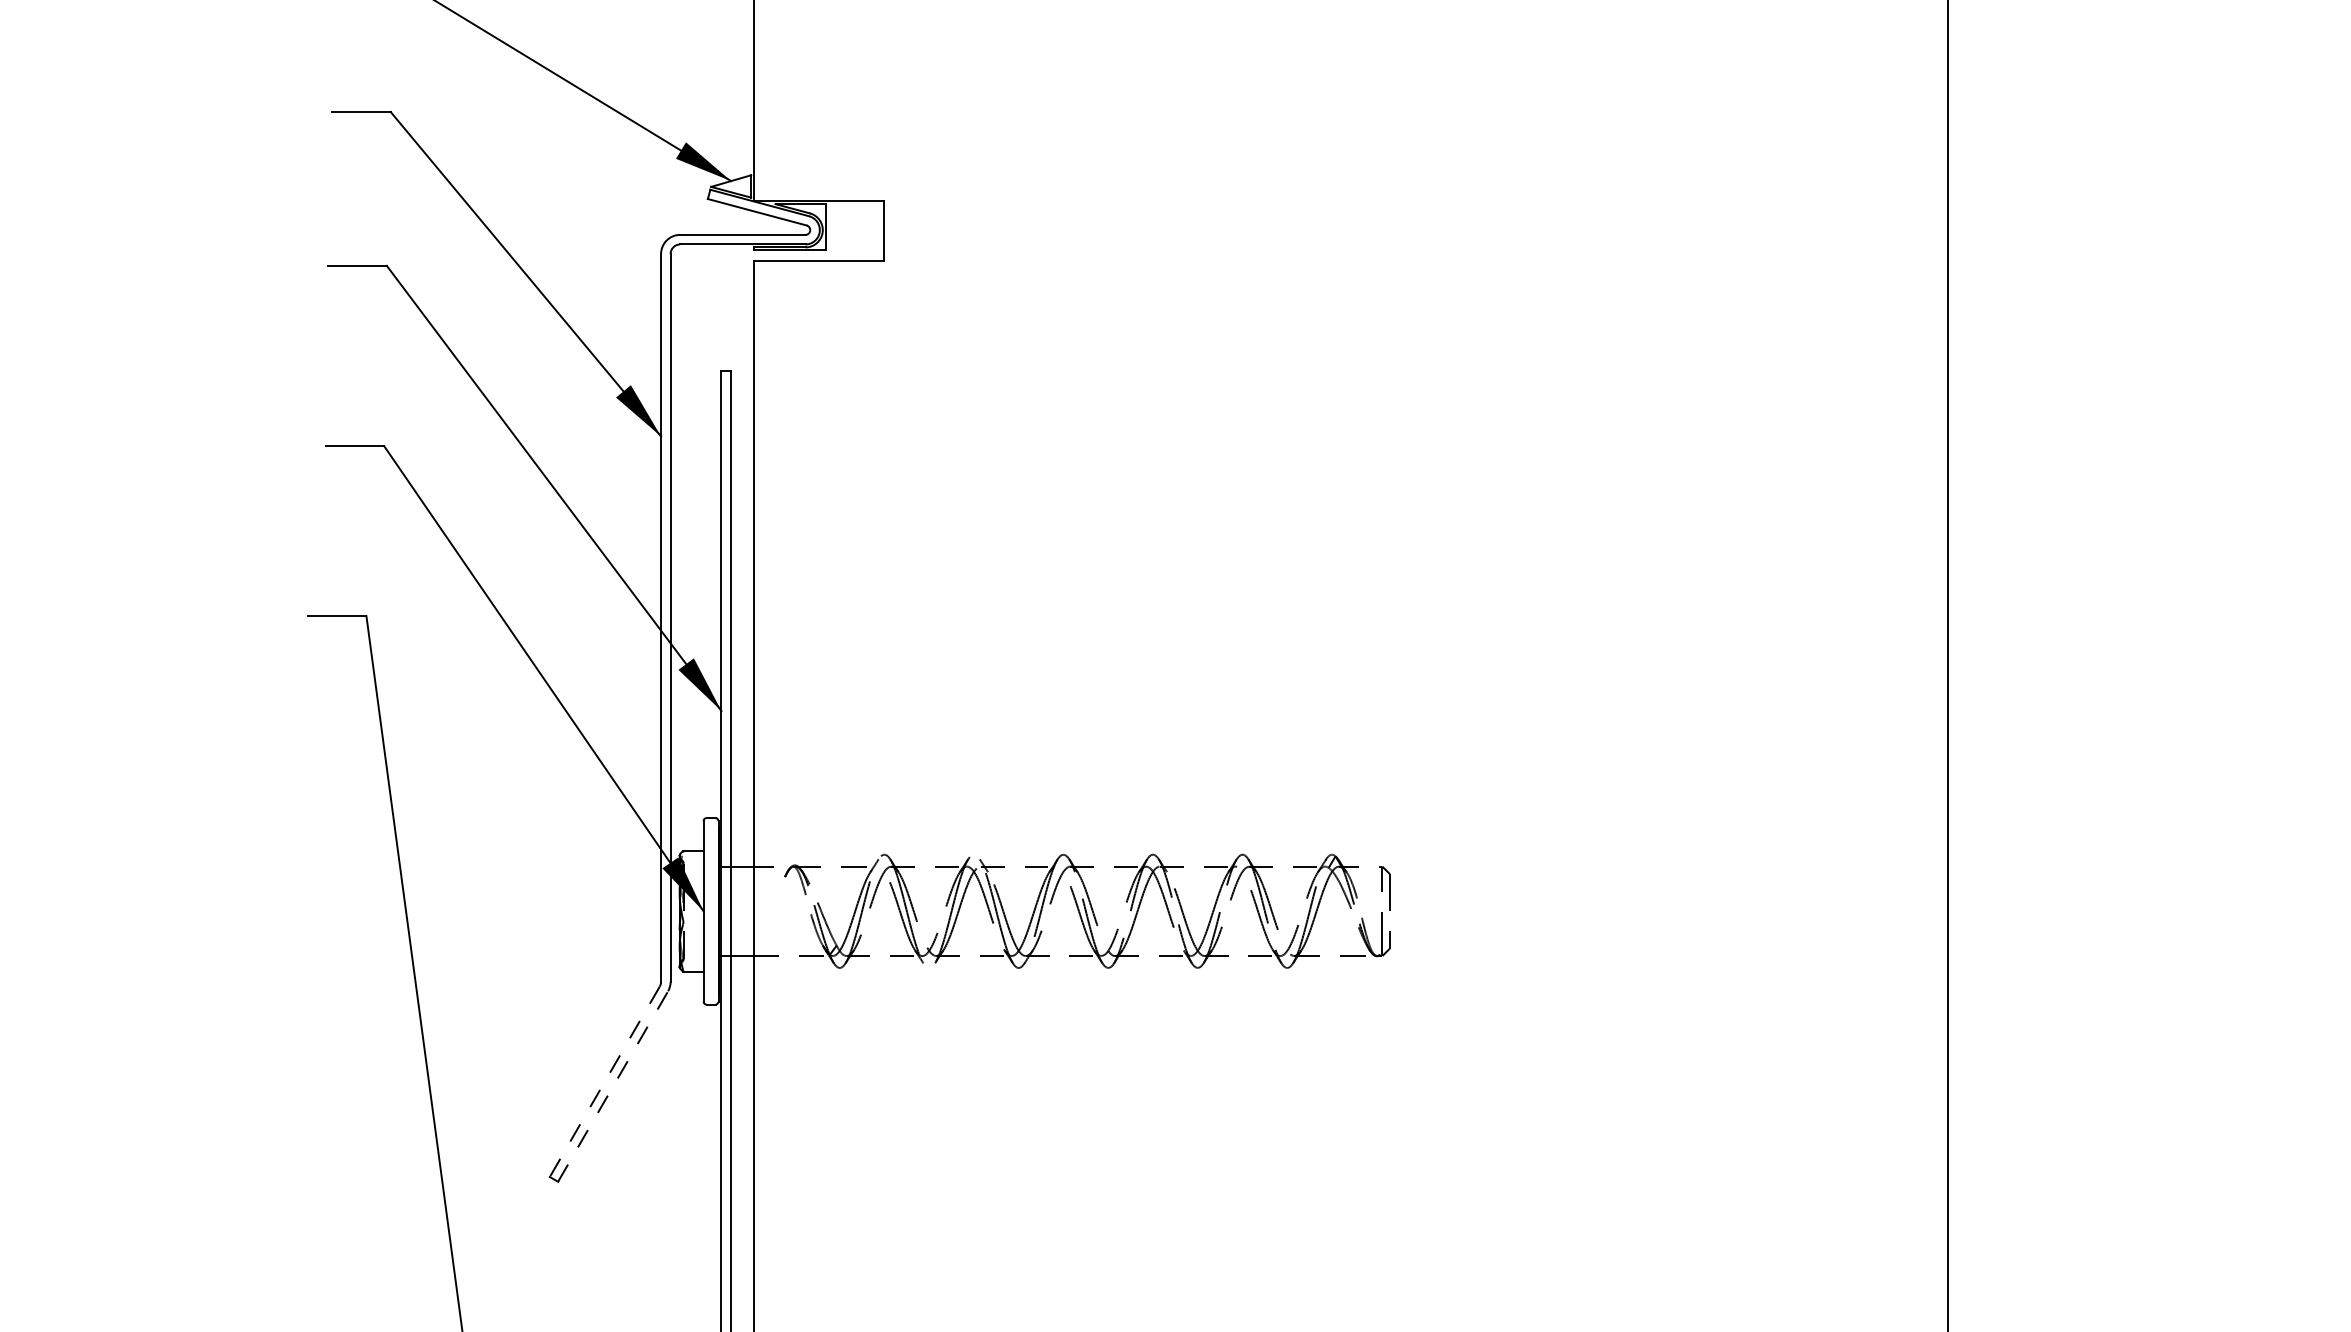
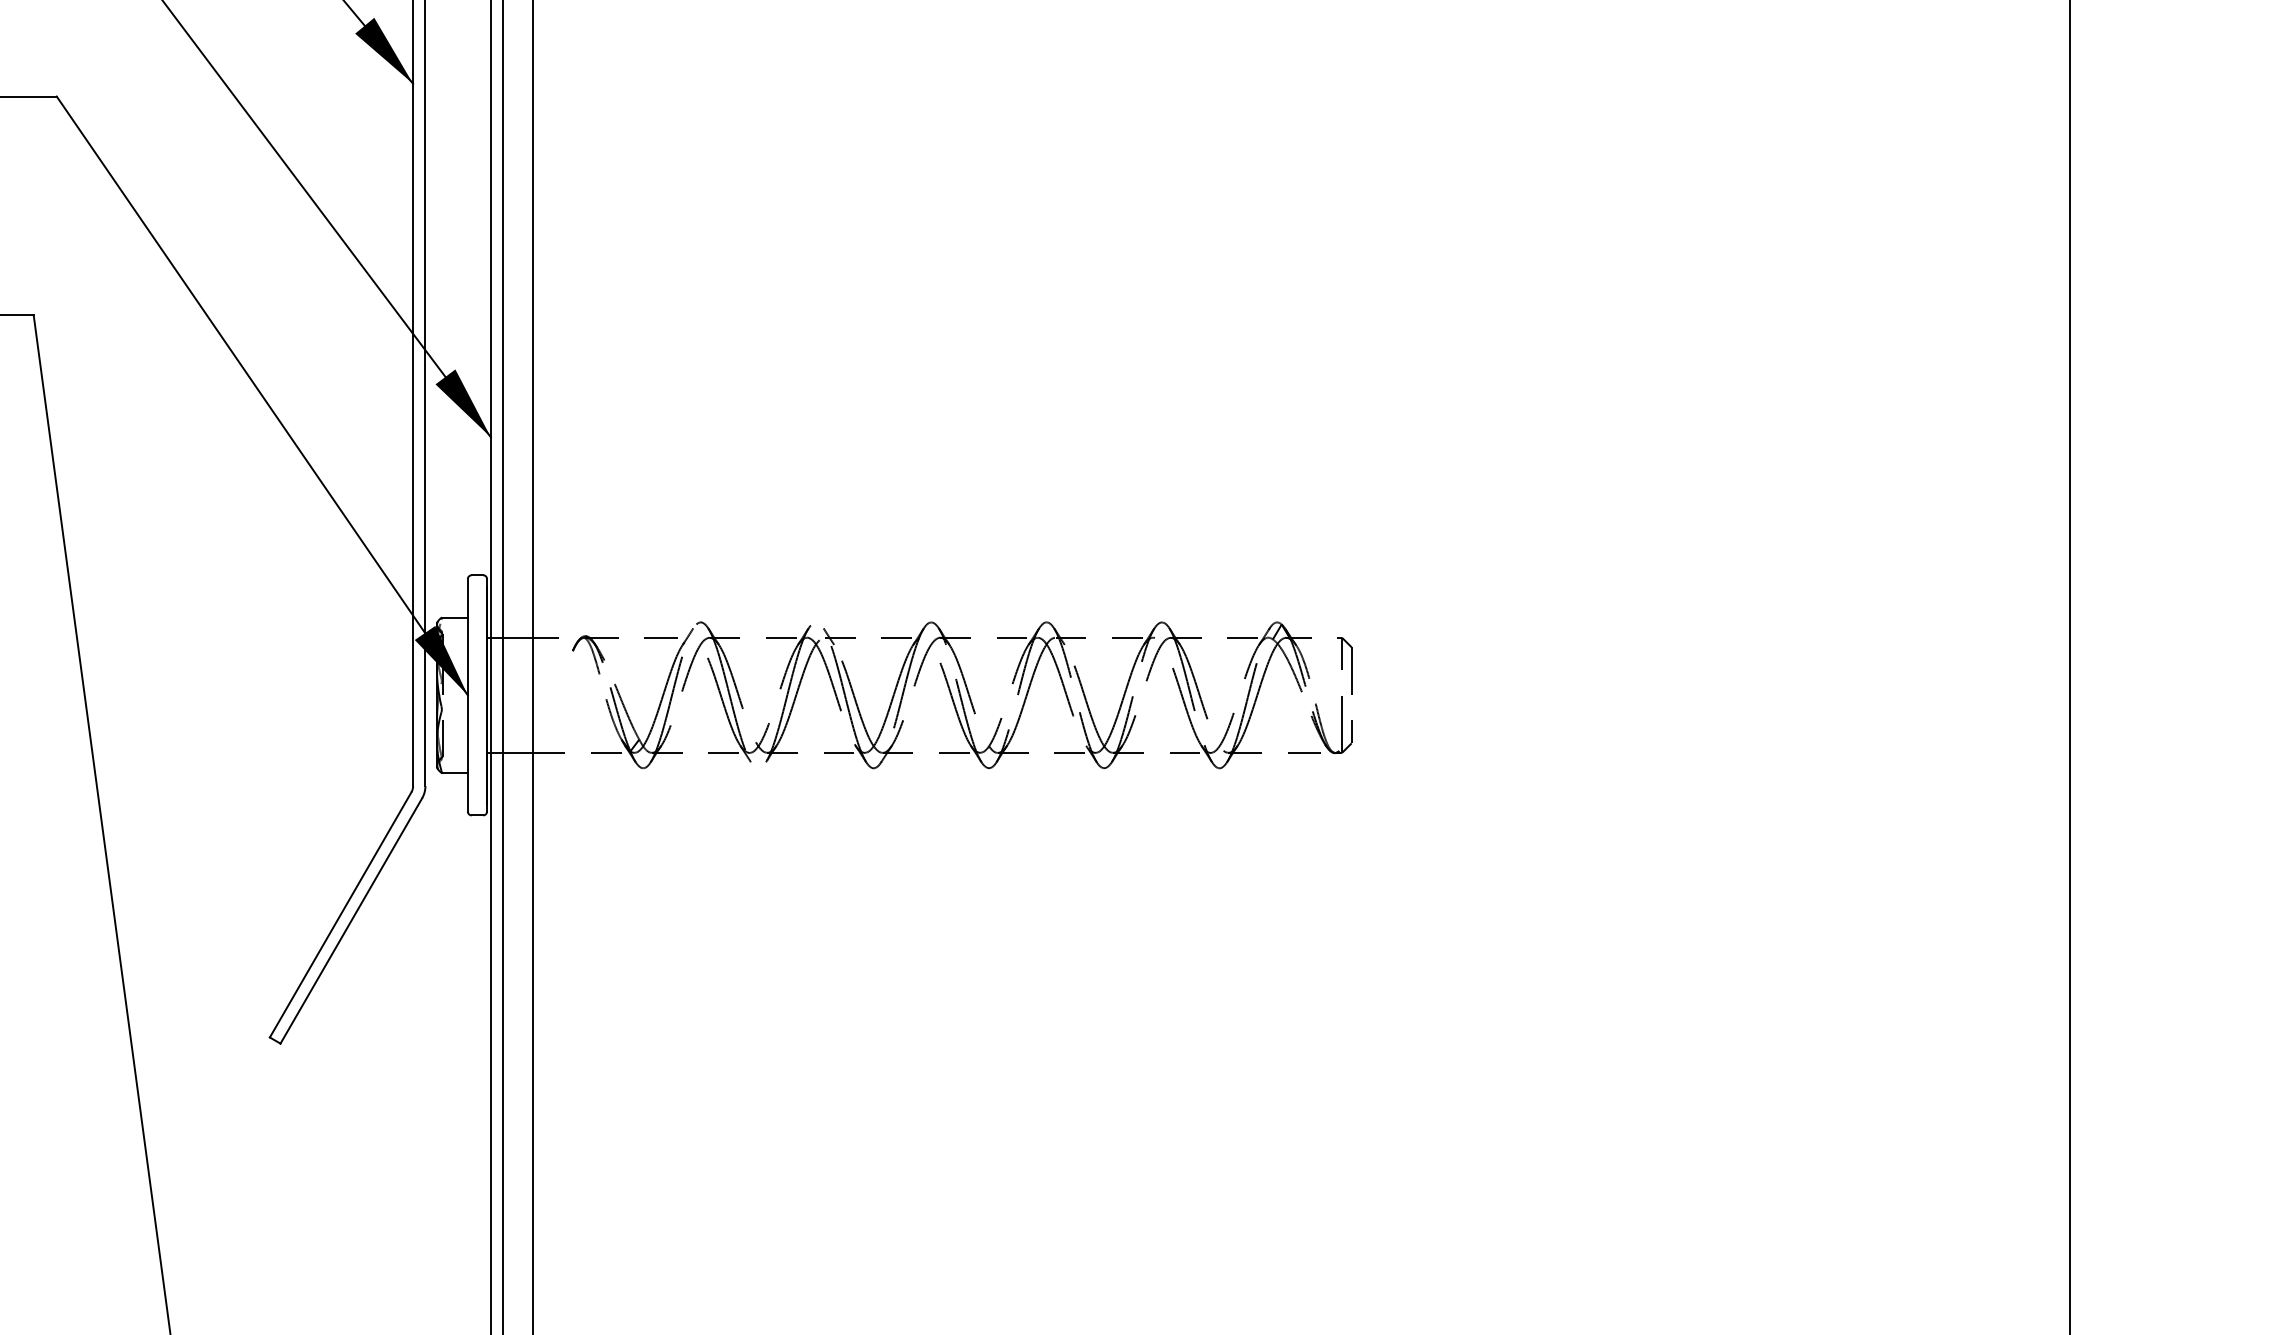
line: (604, 1081) -> (340, 914), dashed -> solid
line: (613, 1086) -> (351, 920), dashed -> solid

